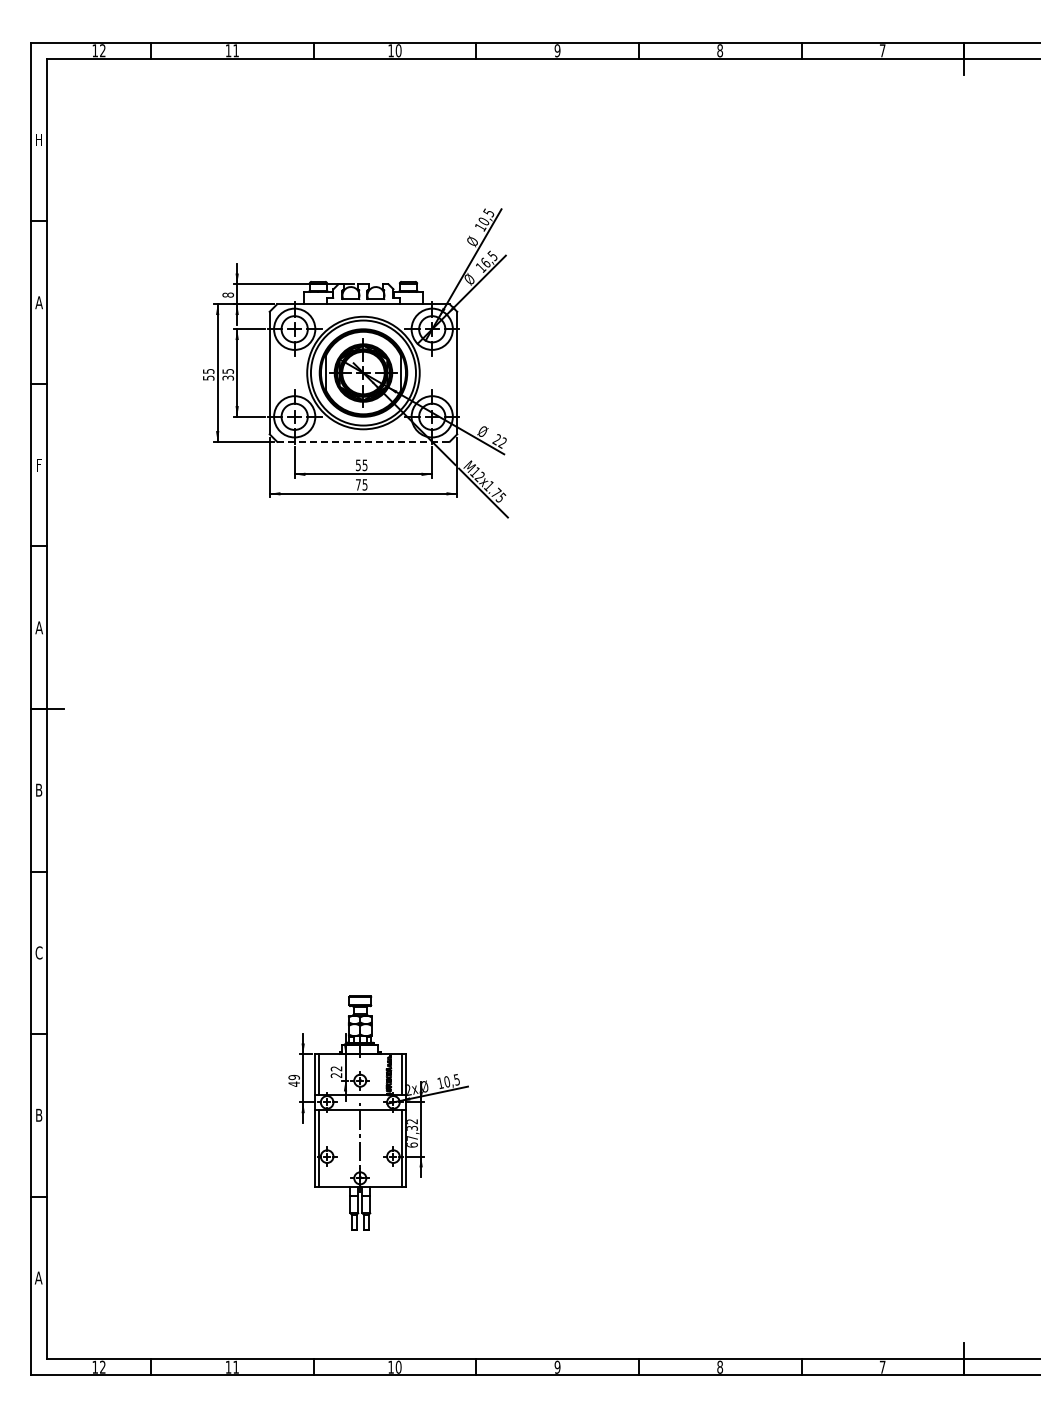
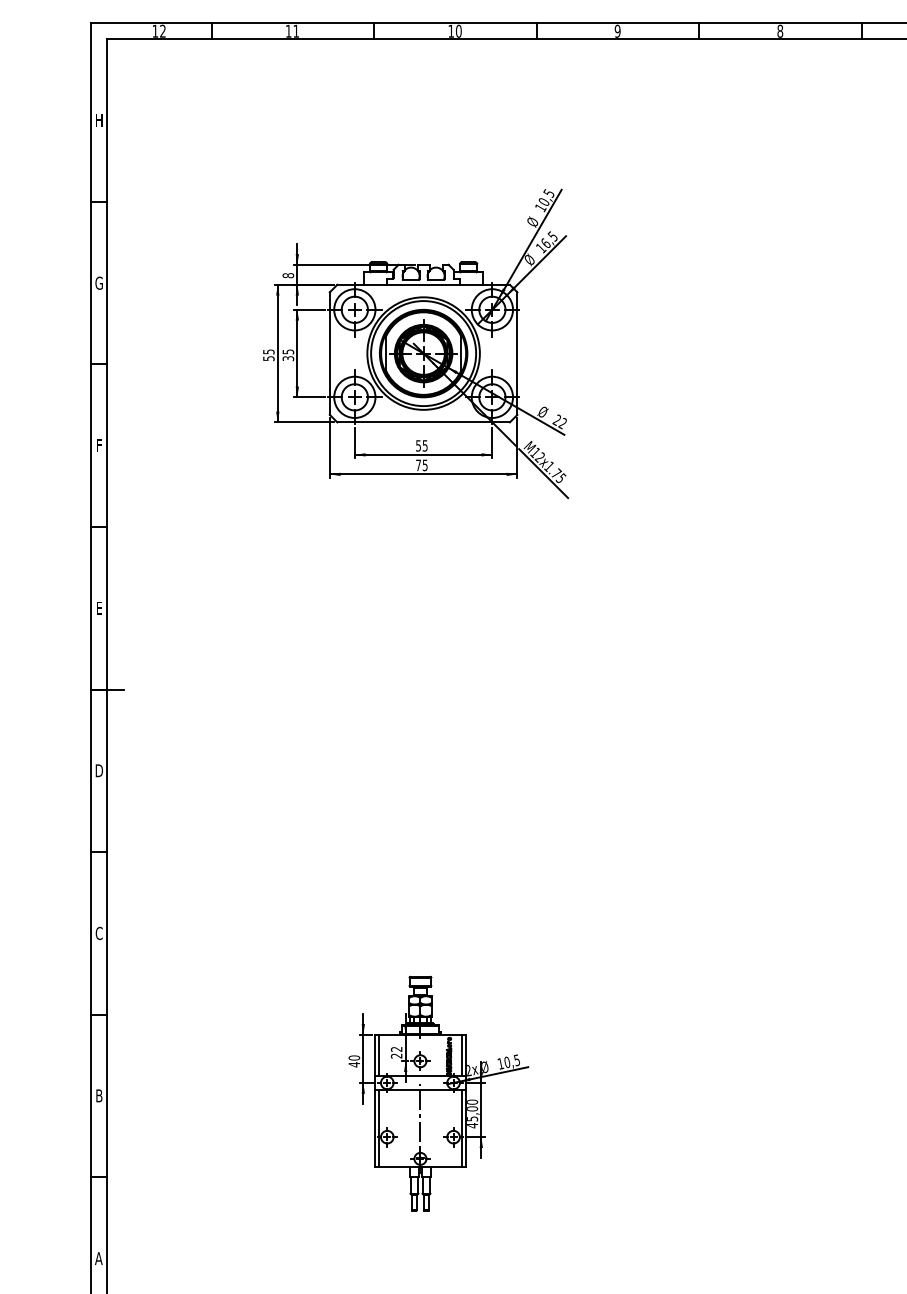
text: (38, 302) -> (98, 283), A -> G
line: (363, 441) -> (423, 422), dashed -> solid
text: (38, 627) -> (98, 608), A -> E
text: (38, 789) -> (98, 770), B -> D
text: (293, 1077) -> (353, 1058), 49 -> 40
text: (412, 1133) -> (472, 1114), 67,32 -> 45,00

